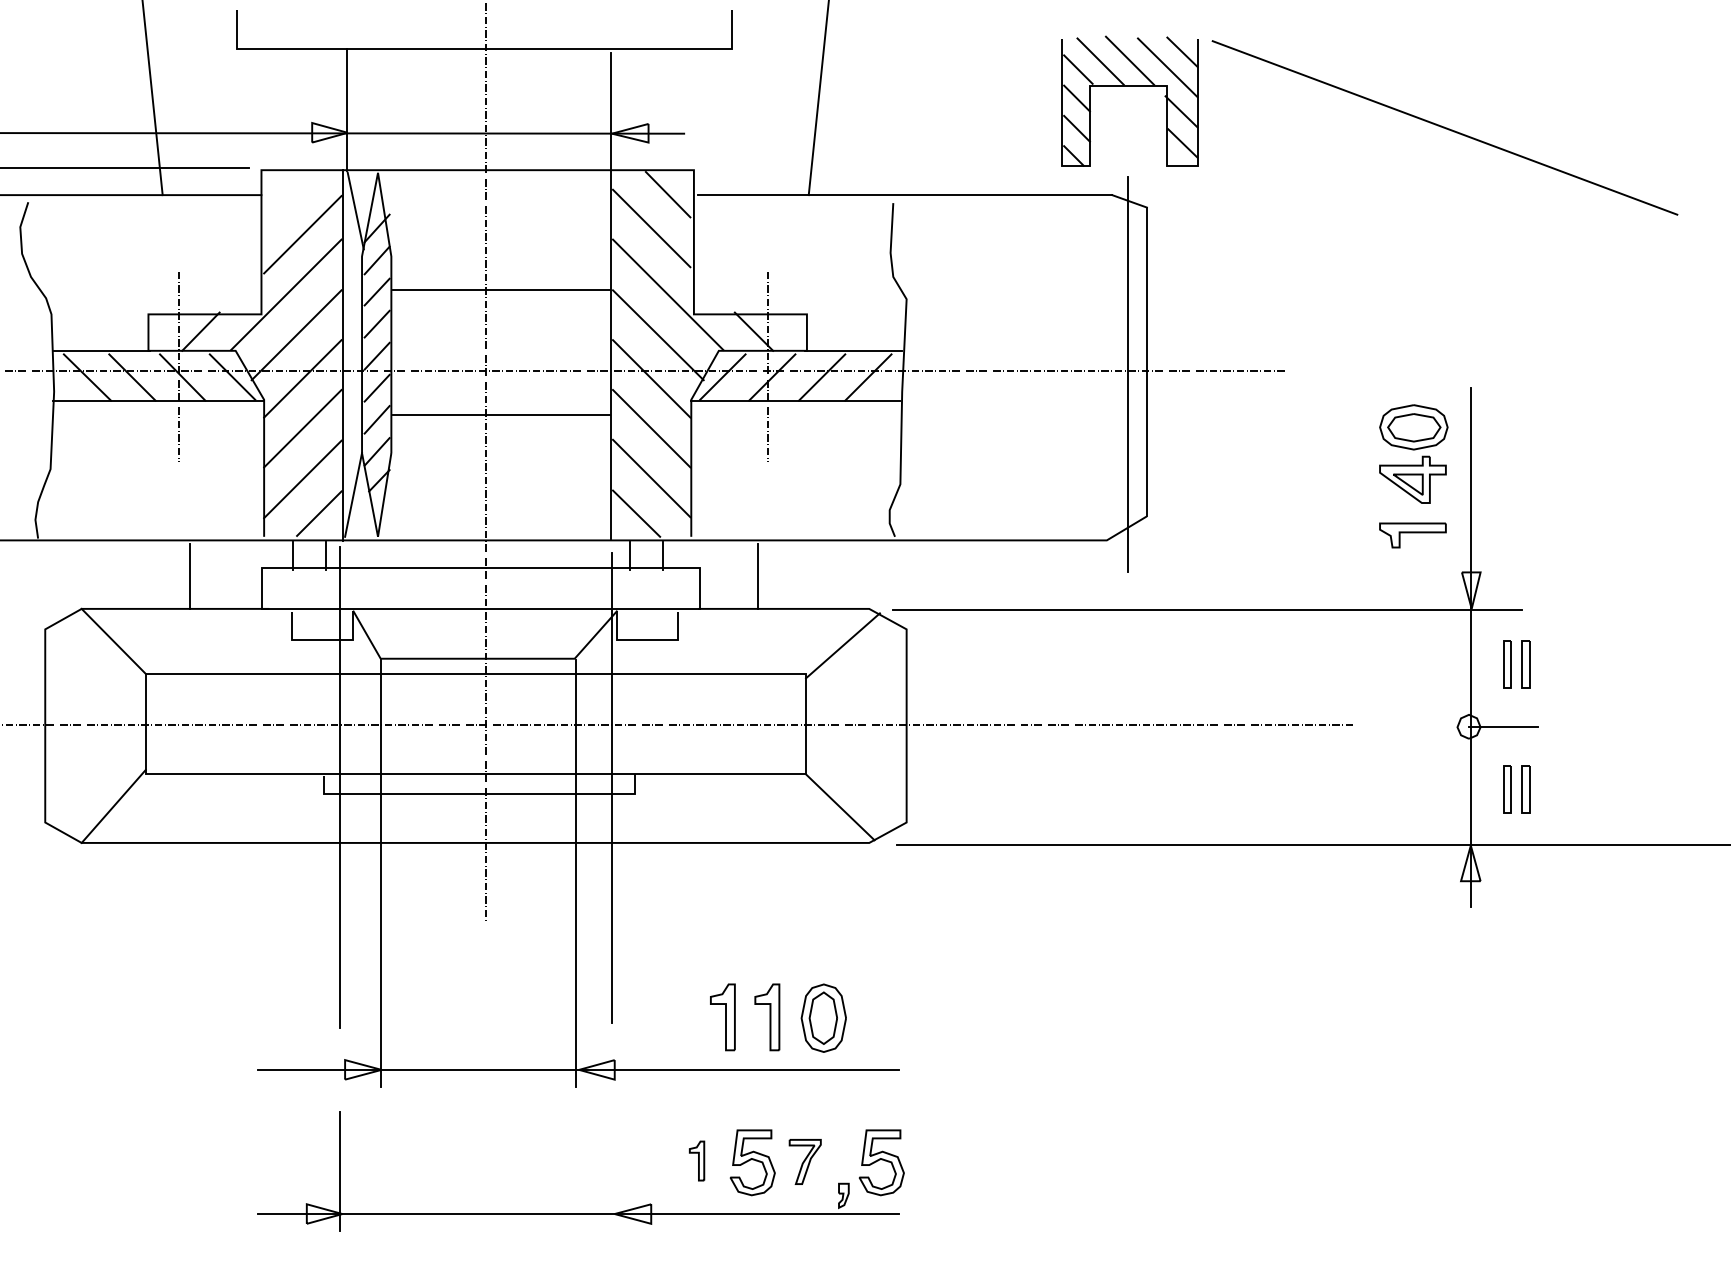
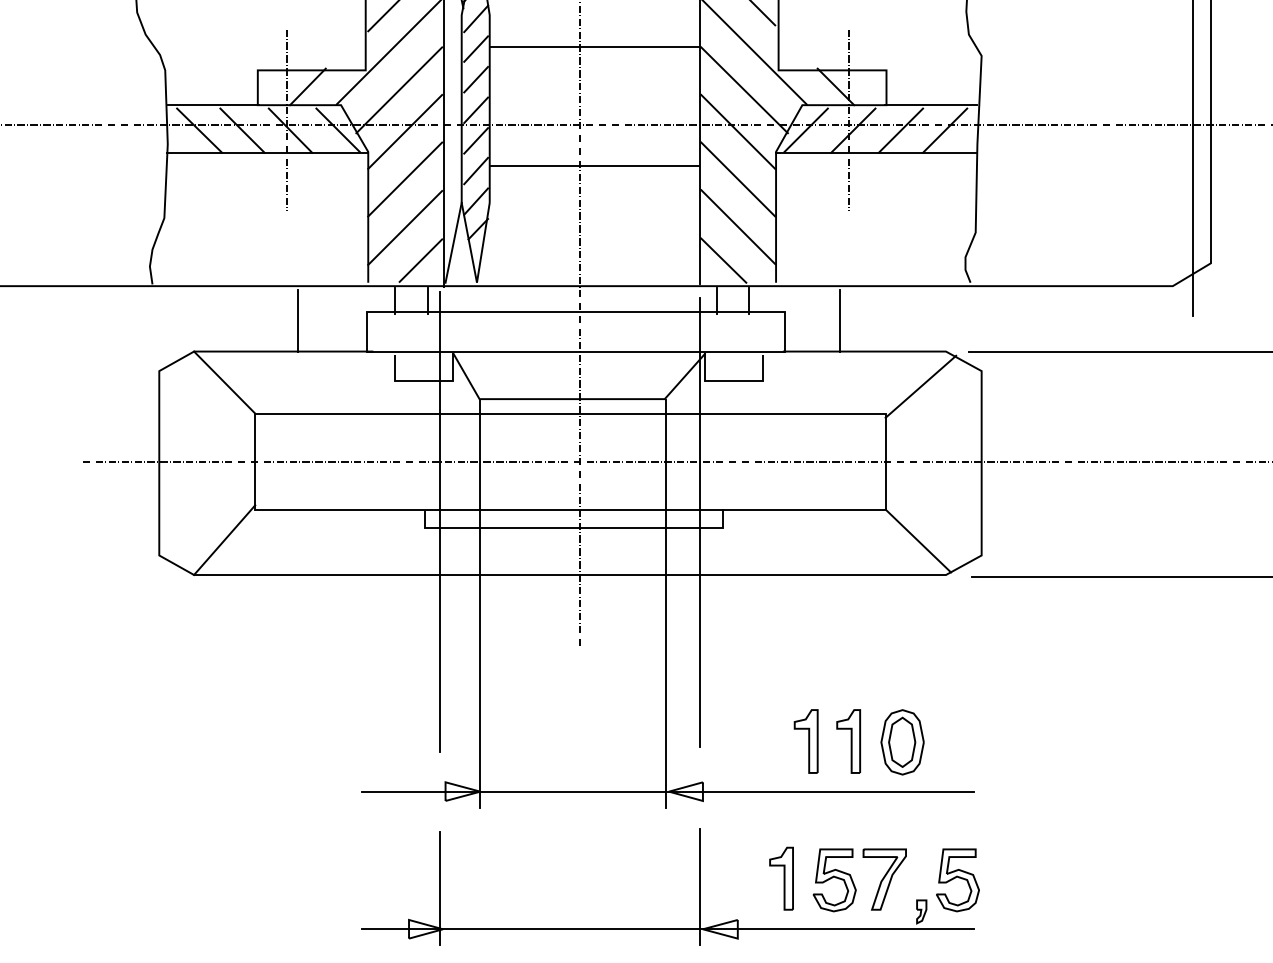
part: (696, 1160) -> (781, 878), size x1.67
part: (805, 1161) -> (885, 879), size x1.43
line: (612, 1169) -> (700, 886), added

